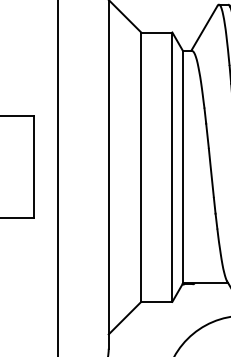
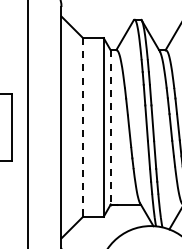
line: (141, 167) -> (83, 127), solid -> dashed
line: (182, 167) -> (110, 127), solid -> dashed

